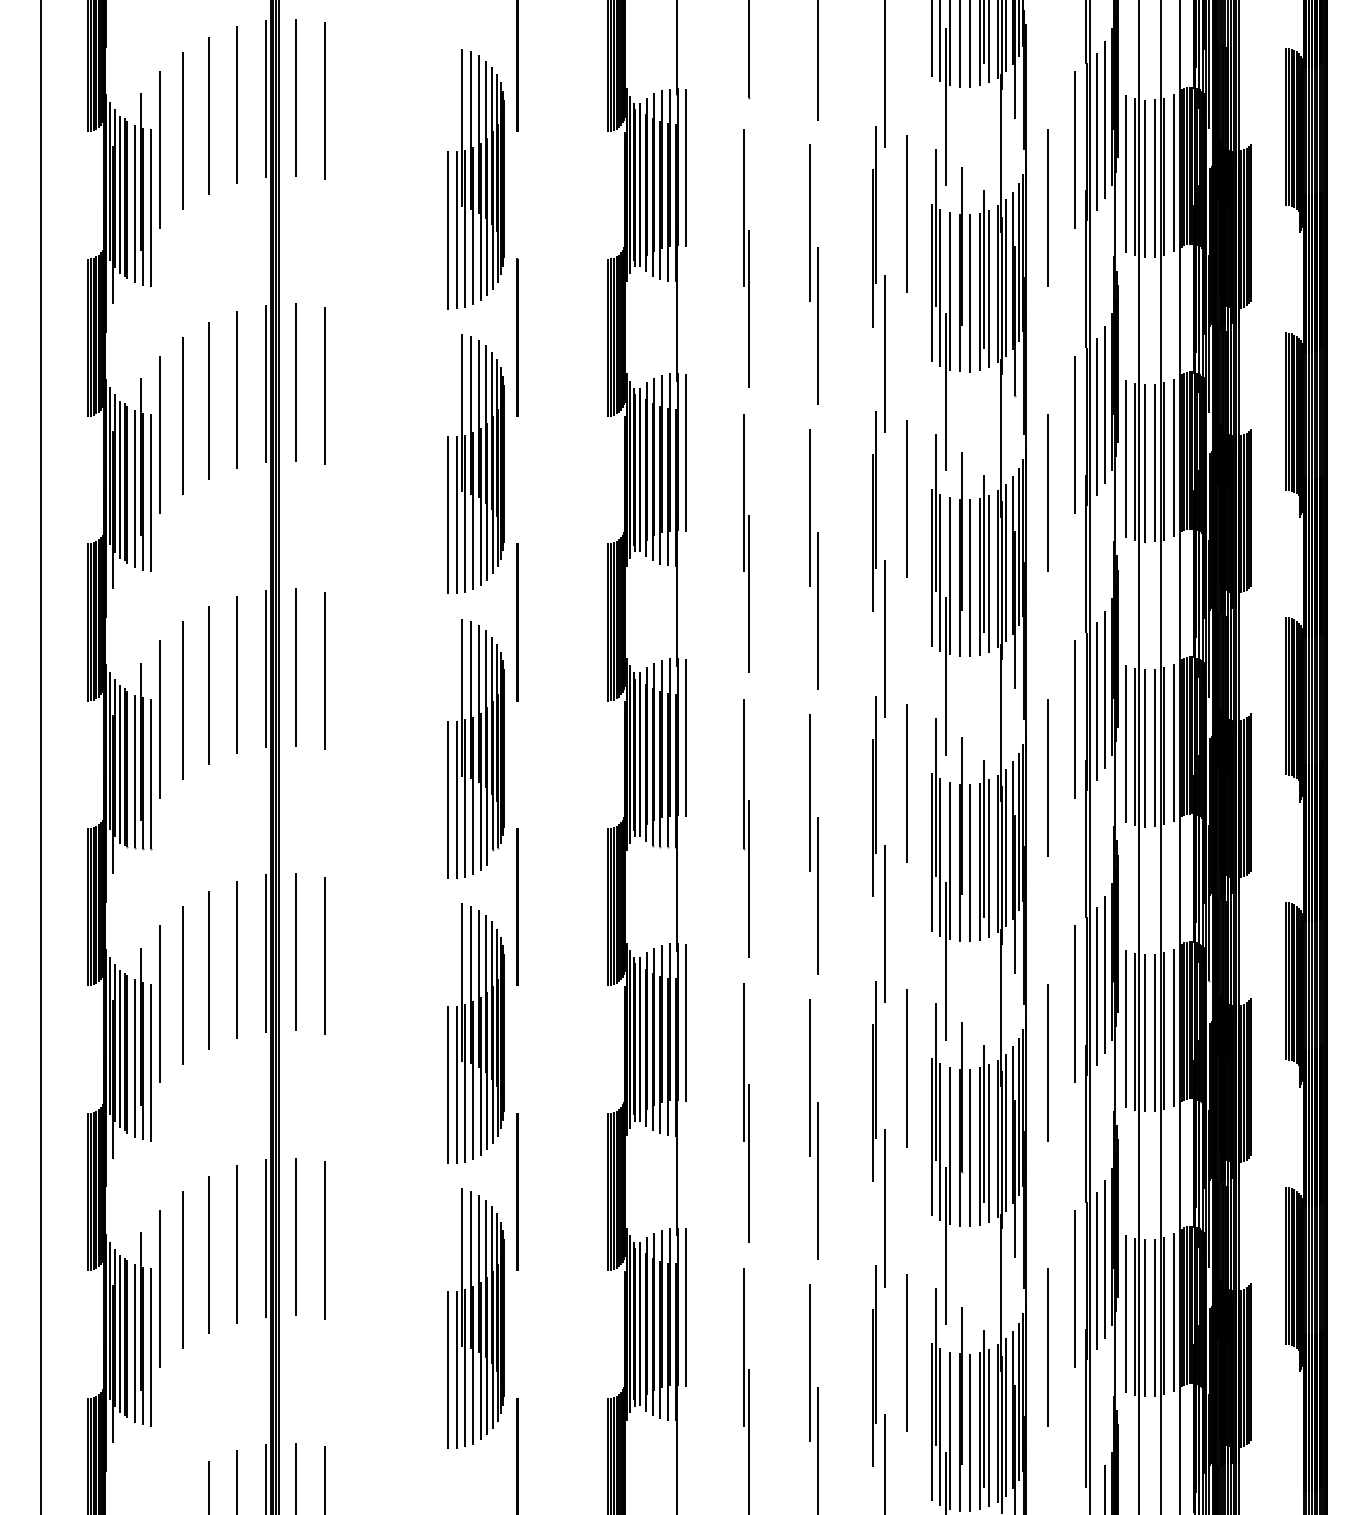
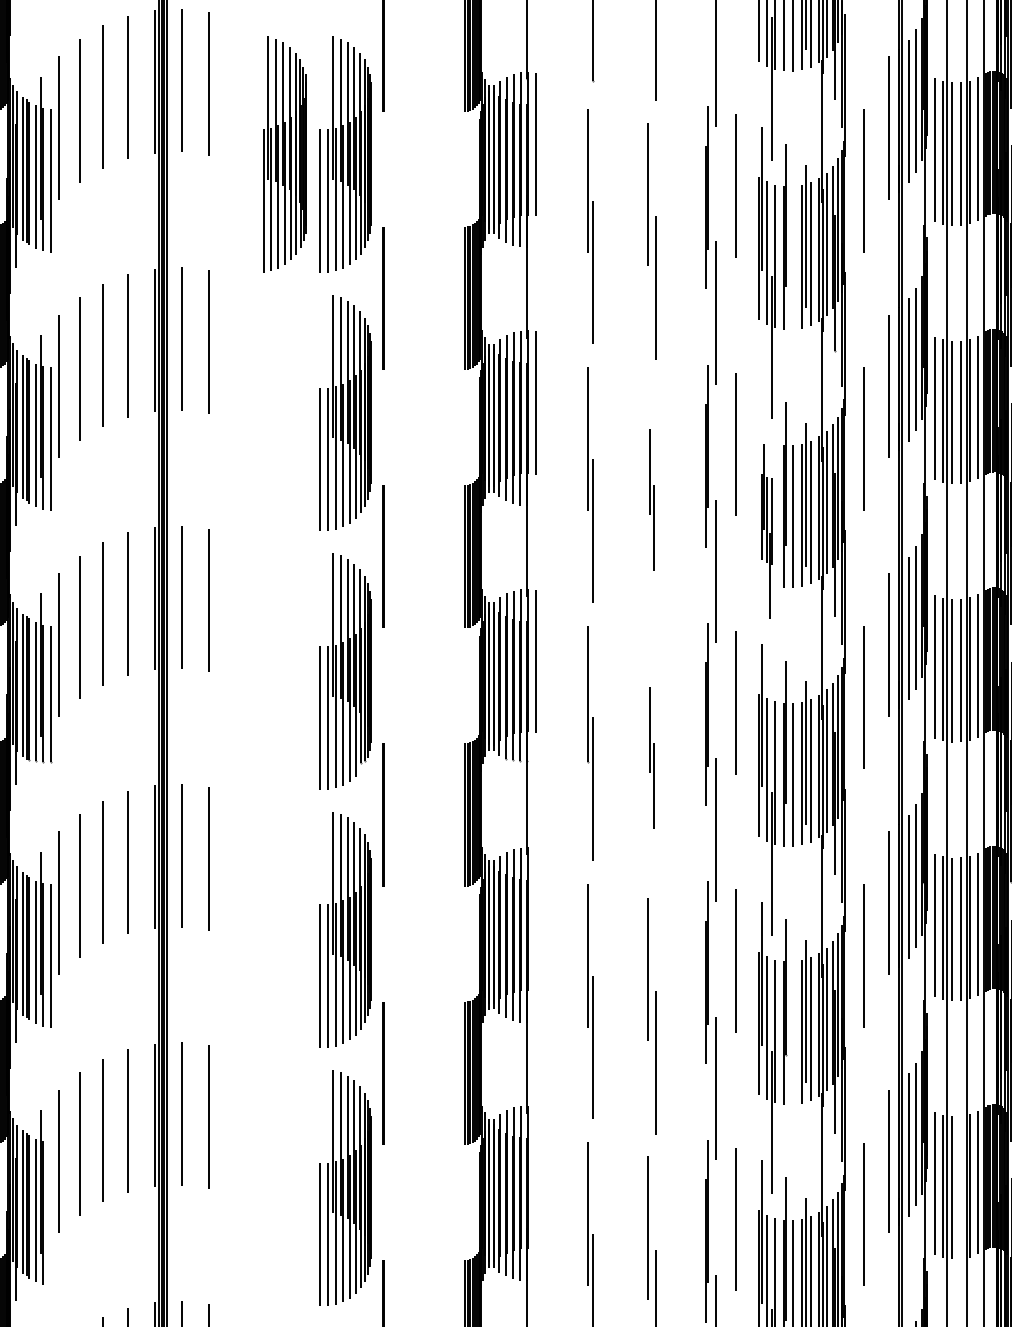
part: (409, 178) -> (285, 153), added
line: (969, 293) -> (793, 258), removed
part: (813, 559) -> (651, 499), size x0.6
part: (940, 594) -> (766, 531), size x0.6
part: (813, 844) -> (651, 758), size x0.6
line: (686, 1022) -> (536, 919), removed
line: (969, 1147) -> (793, 1032), removed
line: (686, 1307) -> (536, 1178), removed
line: (1154, 1317) -> (960, 1187), removed
line: (151, 1347) -> (51, 1214), removed

